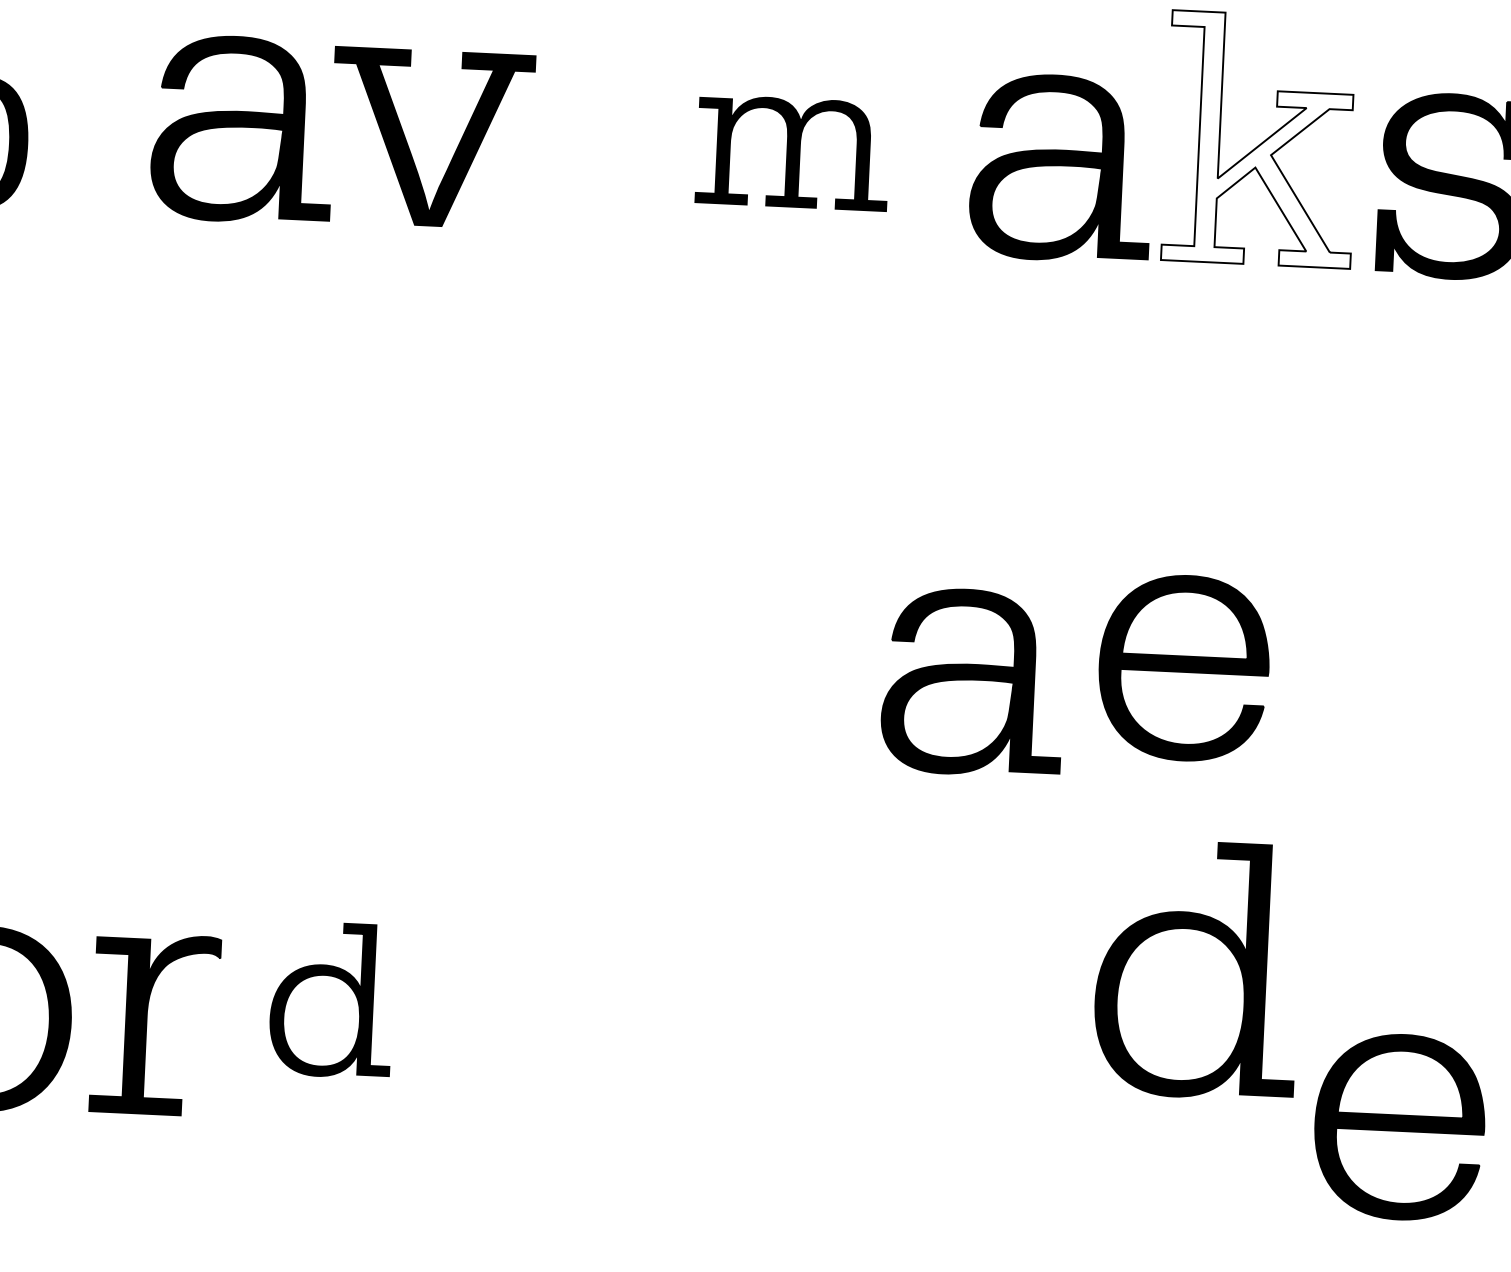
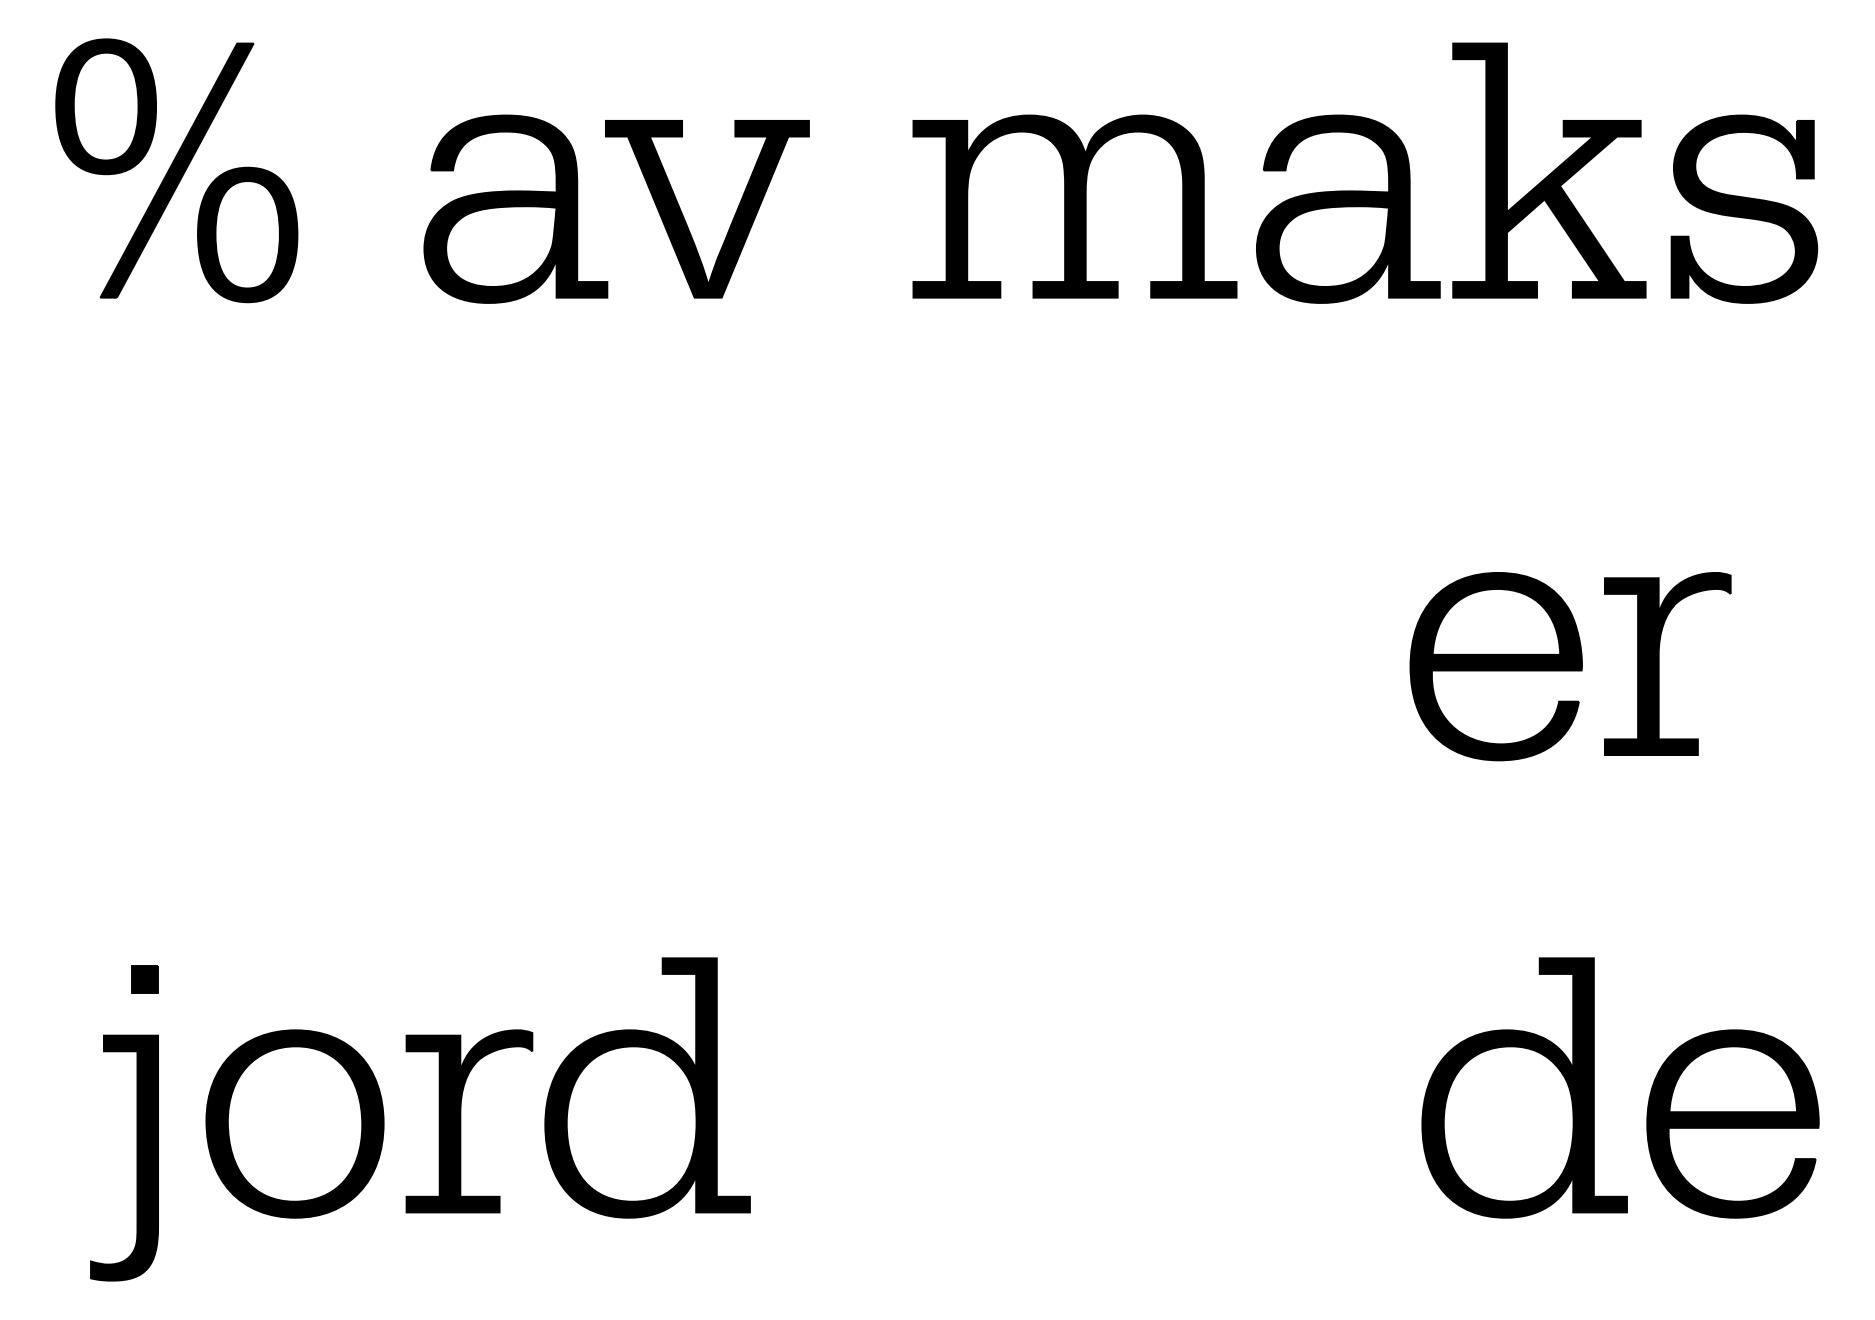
fill: (1261, 139) -> (1549, 170), added
part: (792, 152) -> (1074, 206), size x1.67
part: (1346, 629) -> (1659, 663), added
part: (1183, 667) -> (1495, 666), moved
part: (973, 681) -> (1283, 734), removed
part: (1197, 969) -> (1524, 1087), moved
part: (331, 999) -> (647, 1087), size x1.67
part: (1399, 1126) -> (1732, 1123), moved

